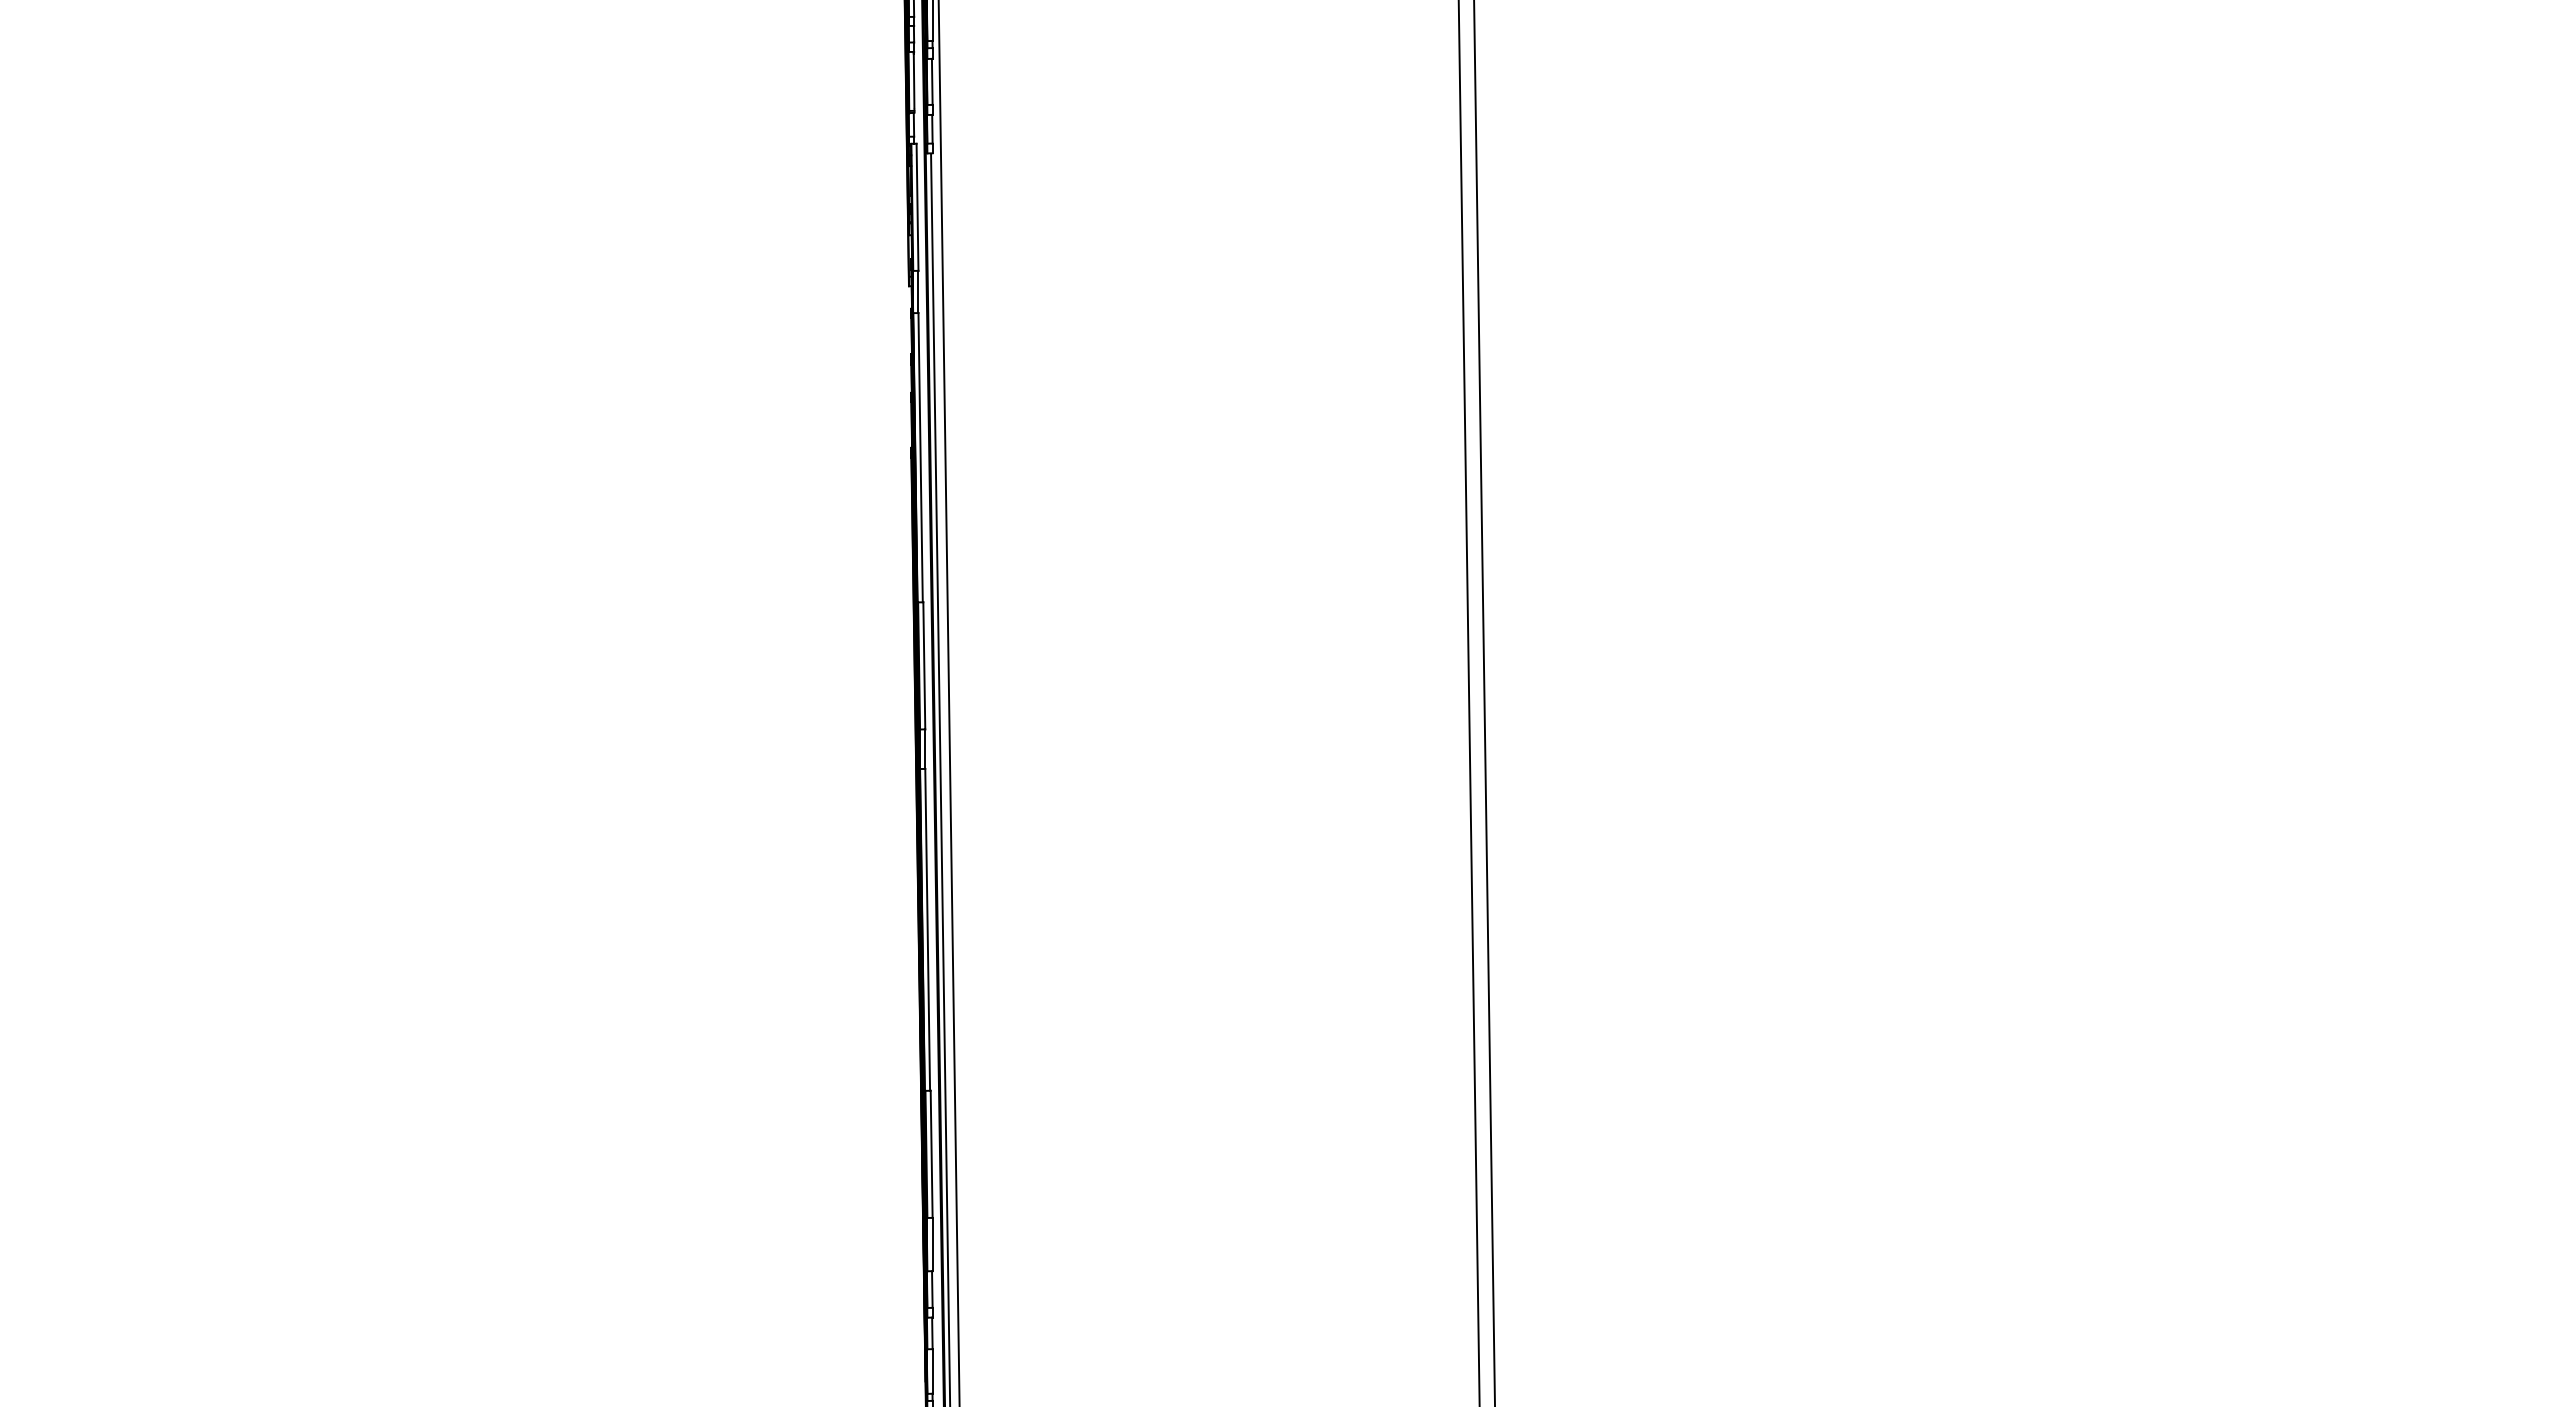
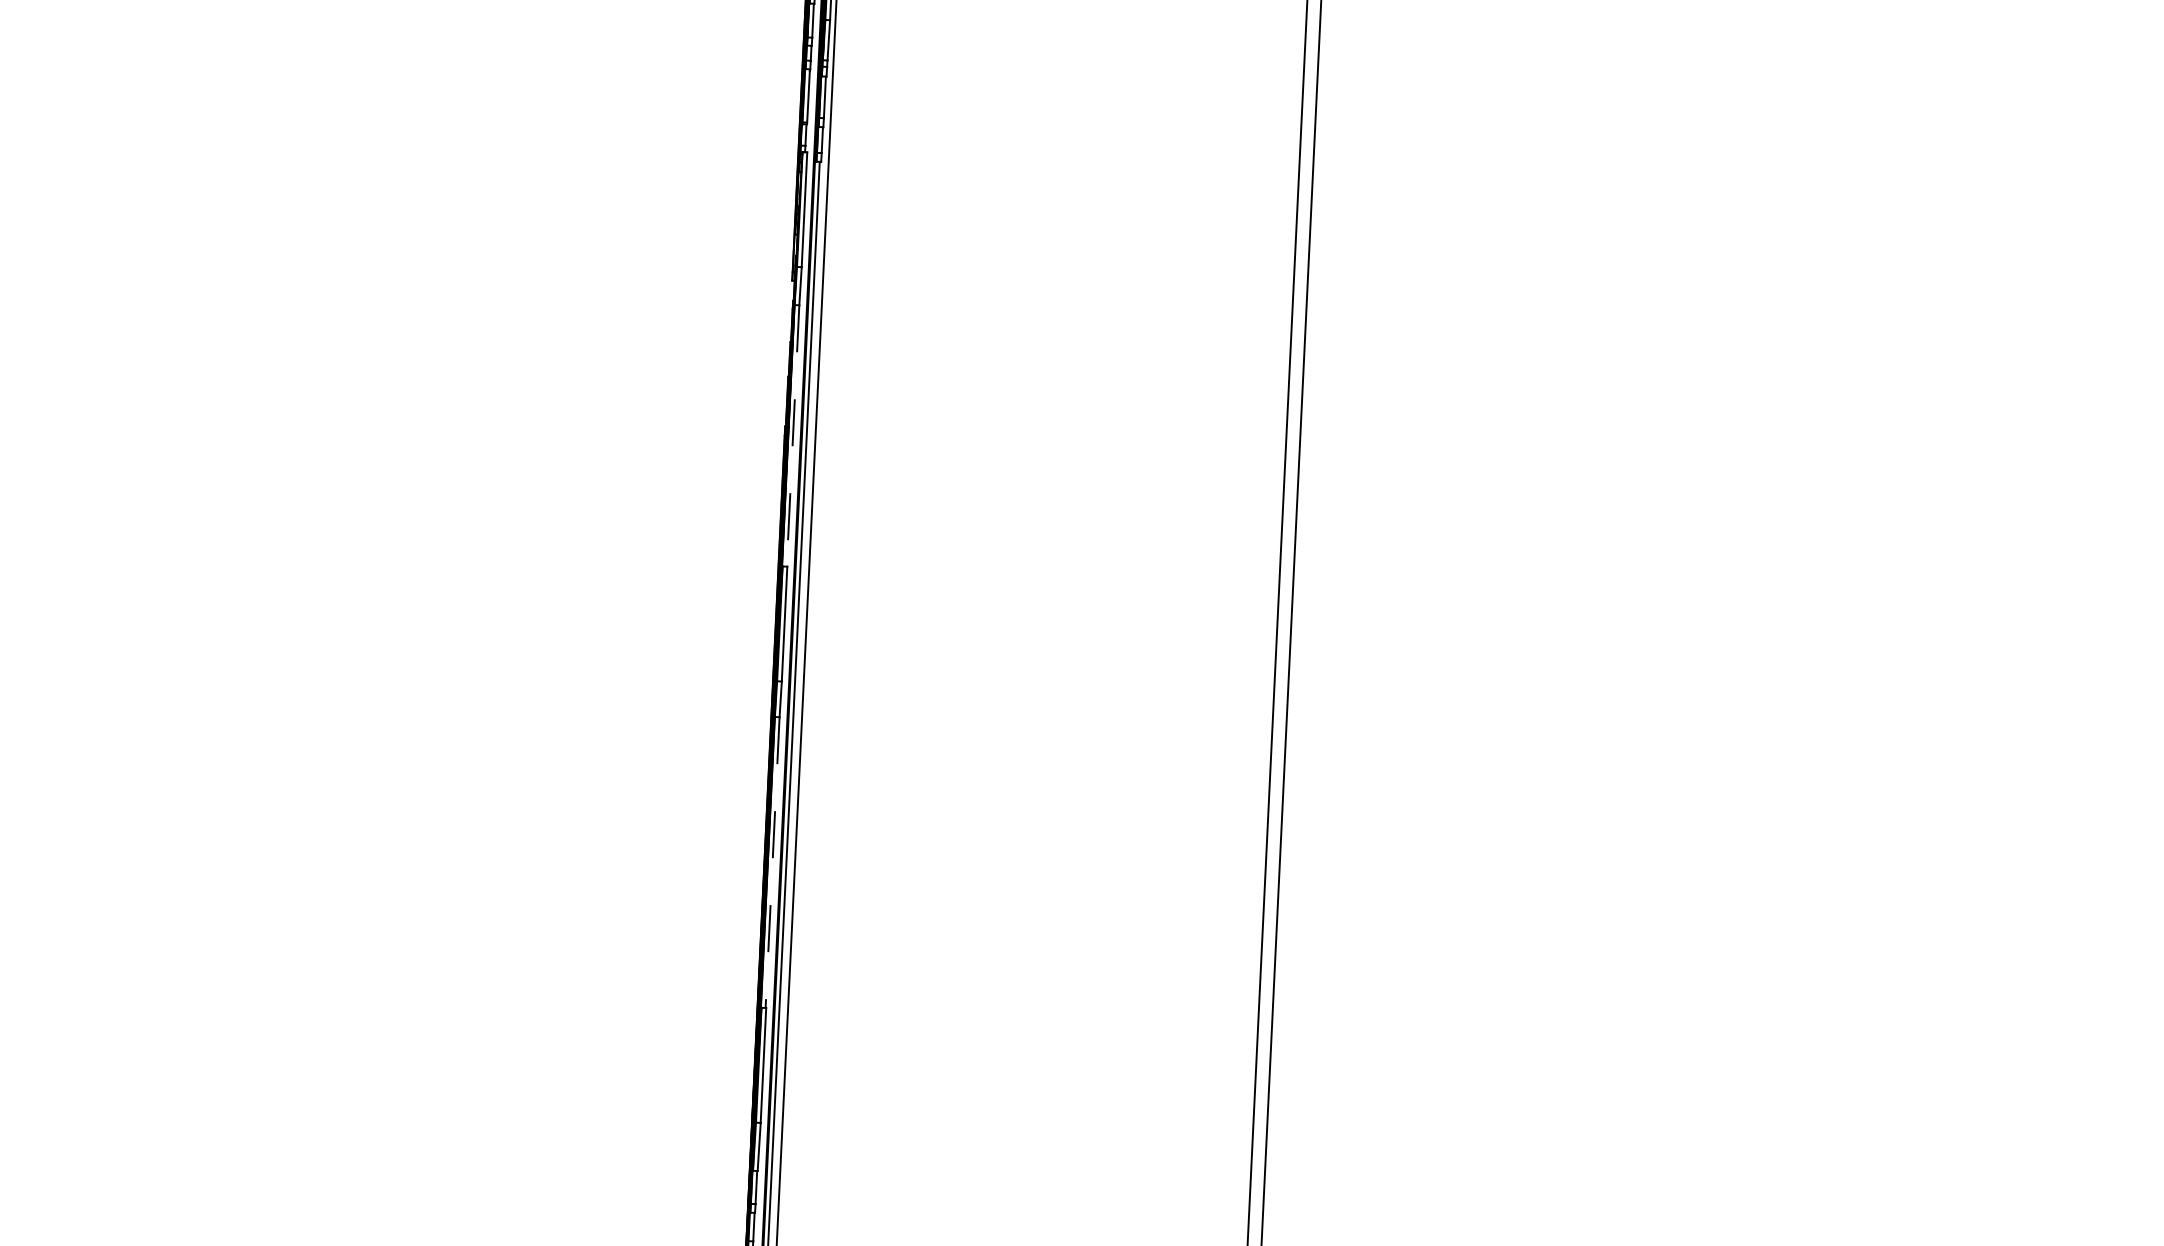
line: (920, 457) -> (792, 435), solid -> dashed
line: (927, 929) -> (772, 862), solid -> dashed

